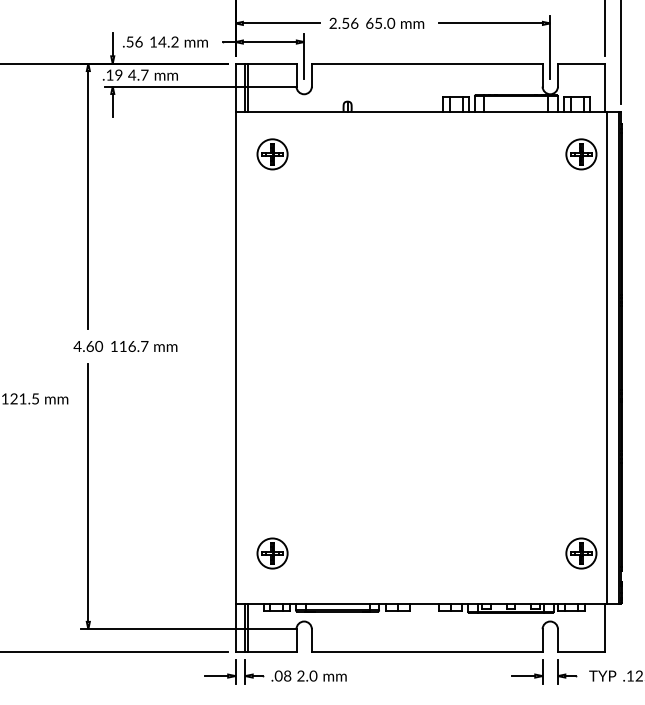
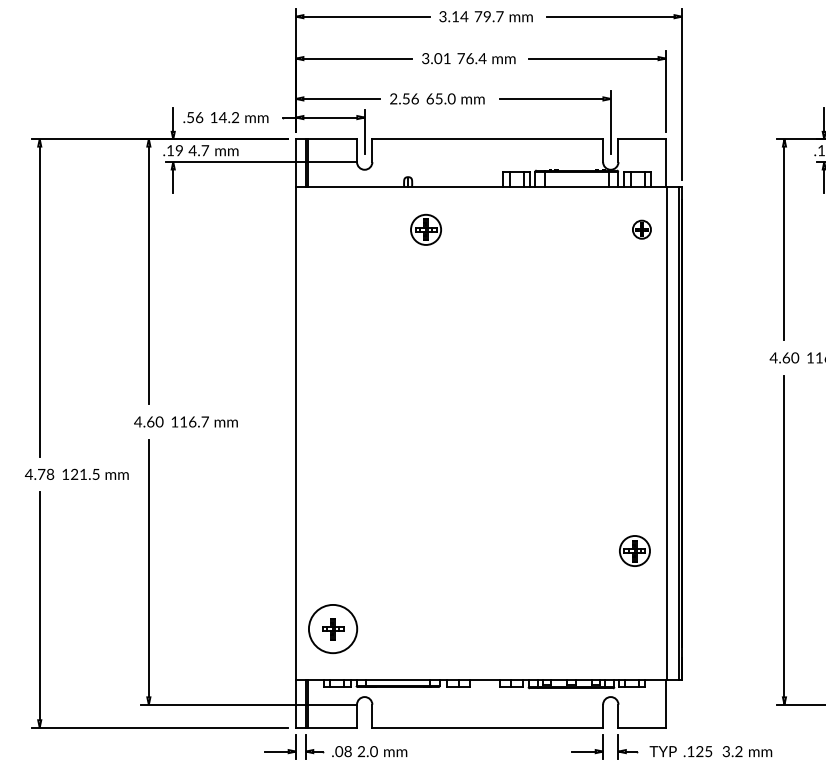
part: (271, 153) -> (425, 229), moved
part: (580, 153) -> (641, 229), size x0.6
part: (580, 552) -> (634, 550), moved
circle: (272, 553) -> (333, 629), size x1.6

